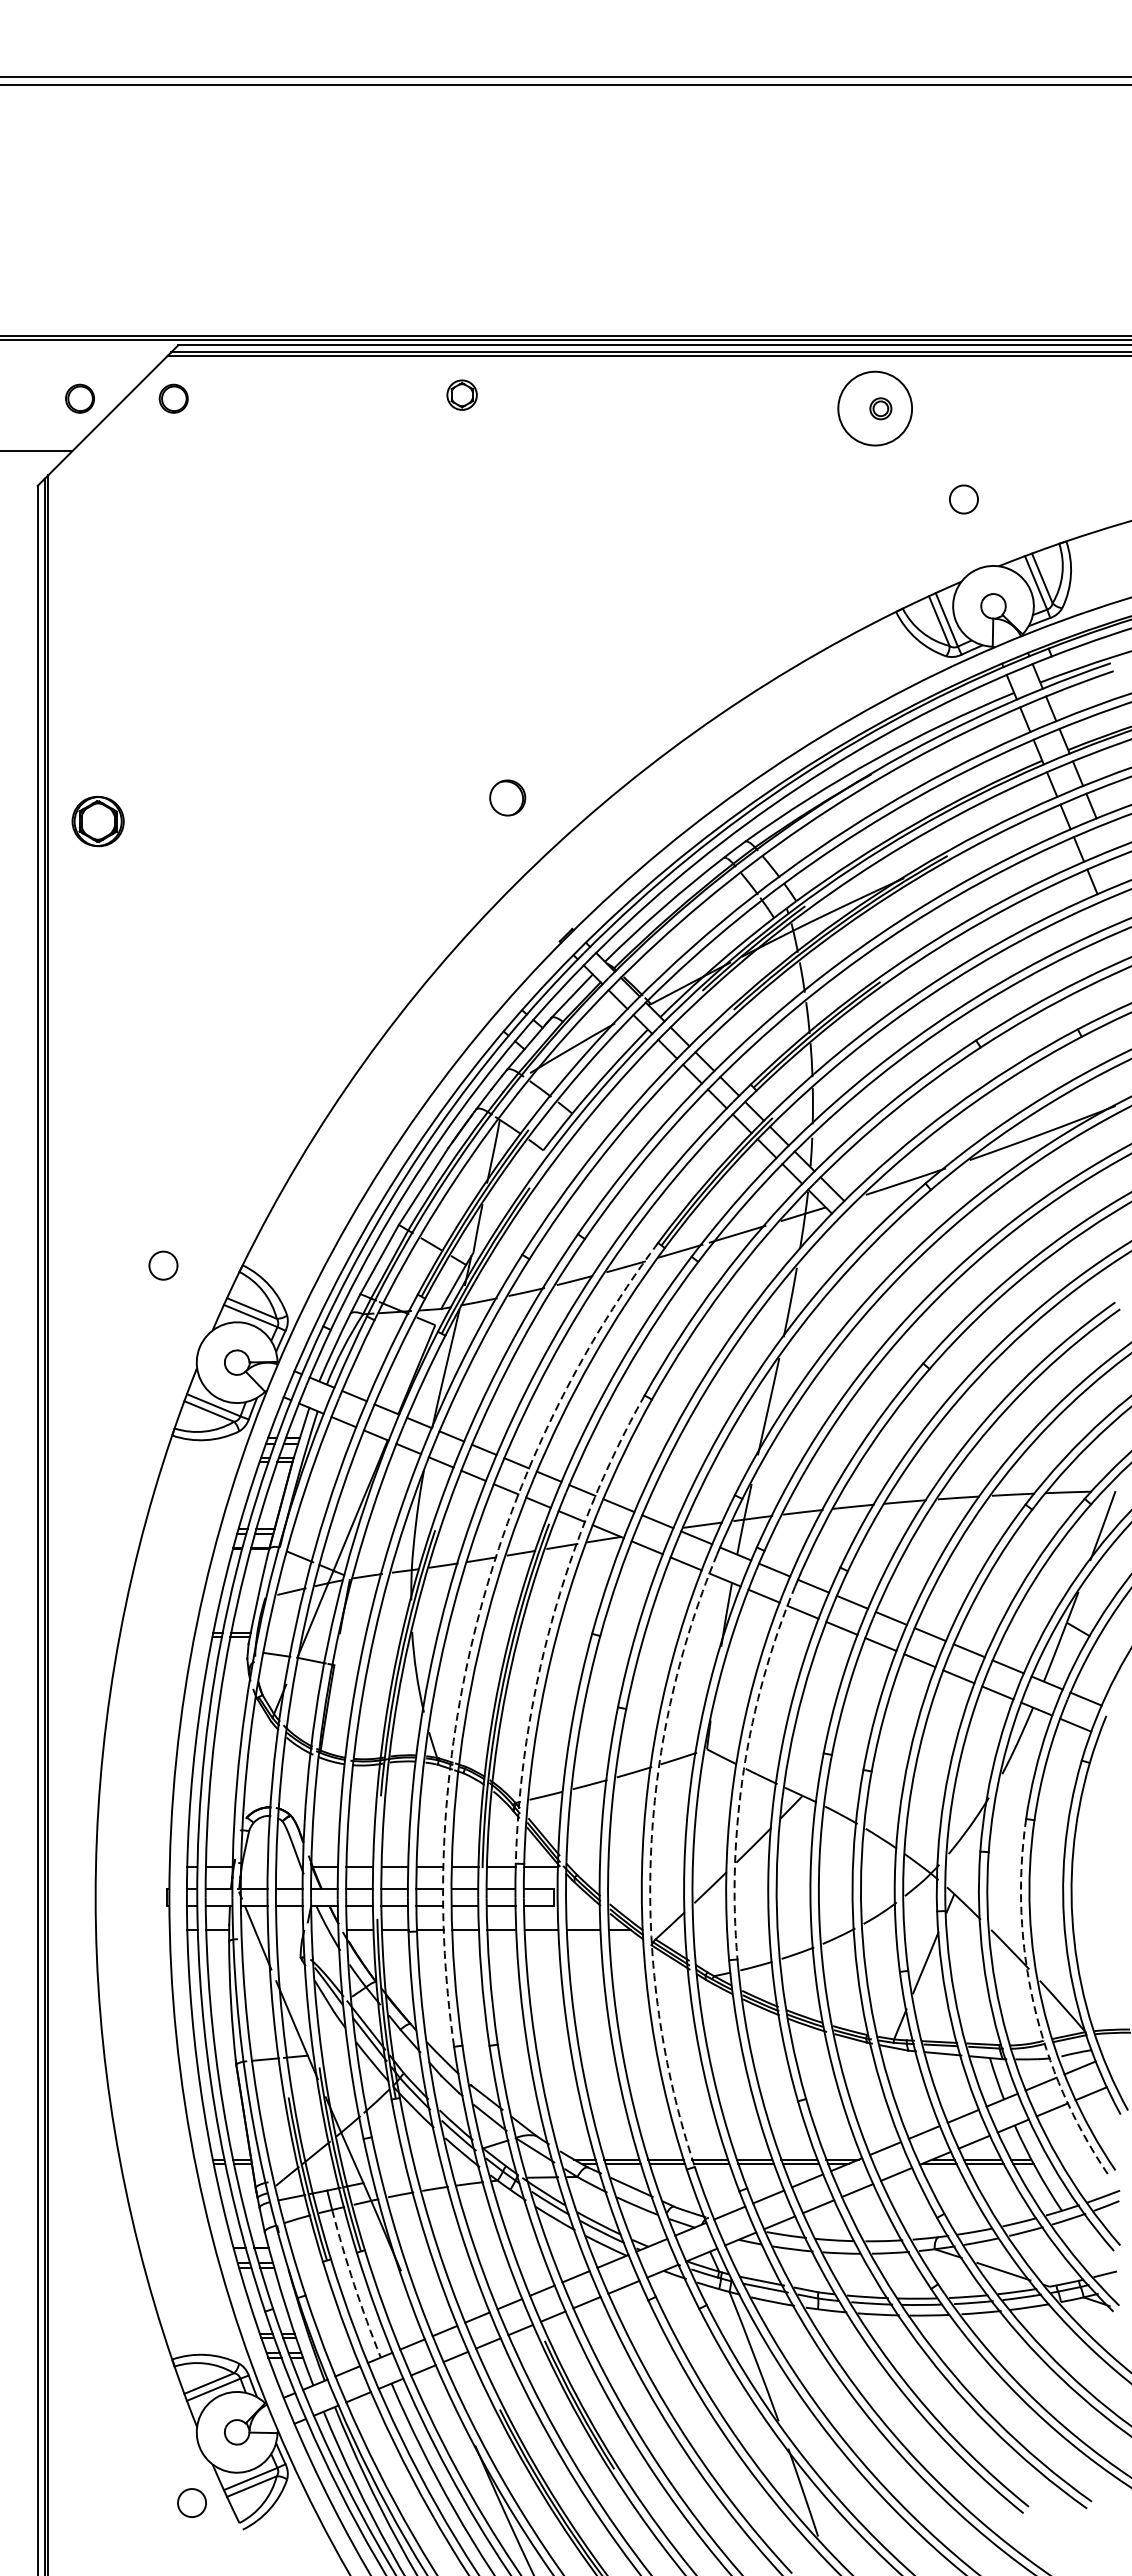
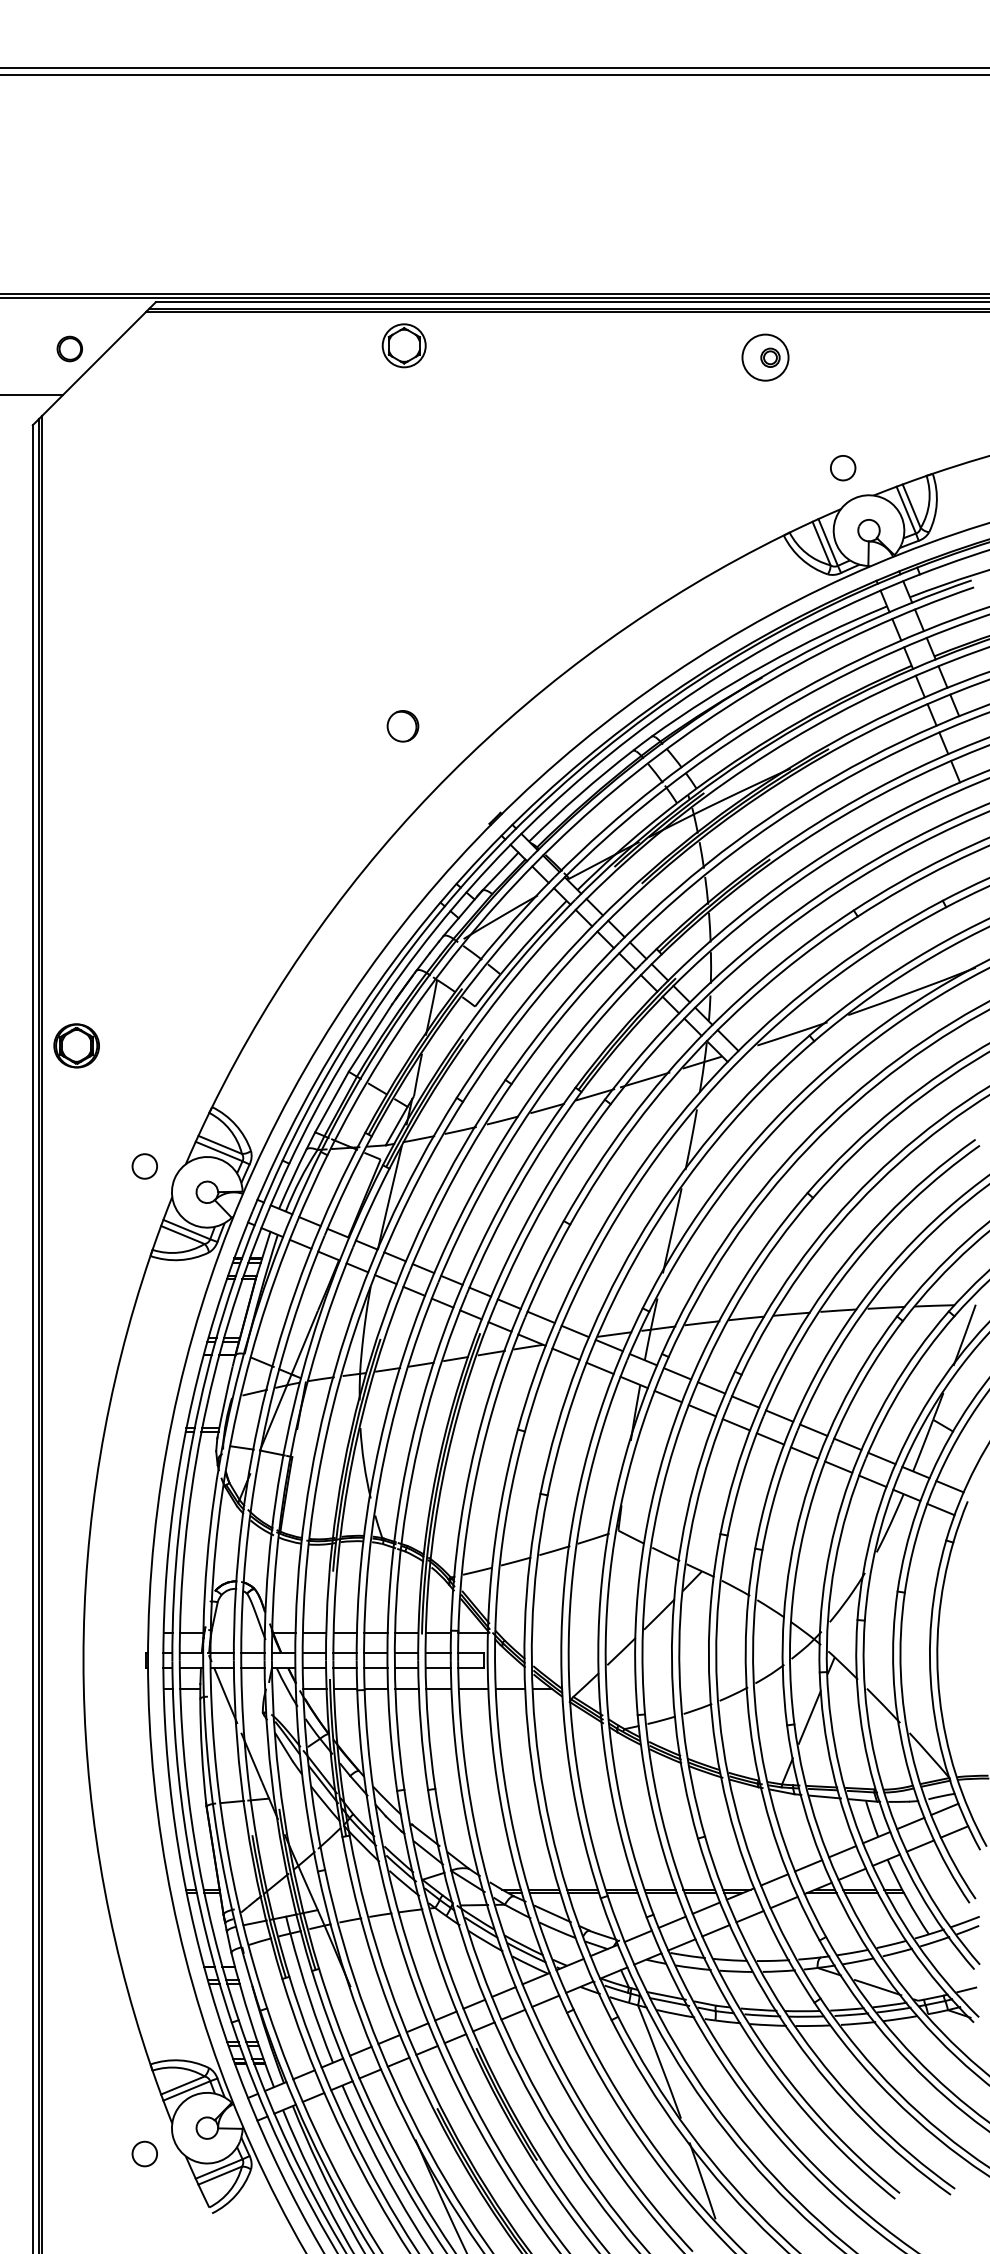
part: (461, 394) -> (403, 345), size x1.67
part: (173, 398) -> (151, 348), removed
circle: (875, 408) -> (765, 357), size x0.71
circle: (964, 499) -> (843, 468), moved
part: (507, 798) -> (402, 726), moved
part: (97, 821) -> (76, 1045), moved
circle: (163, 1265) -> (144, 1166), moved
arc: (551, 1622) -> (482, 1419), dashed -> solid
arc: (476, 1624) -> (416, 1421), dashed -> solid
arc: (743, 1769) -> (650, 1548), dashed -> solid
arc: (651, 1858) -> (569, 1626), dashed -> solid
arc: (1034, 2005) -> (904, 1754), dashed -> solid
arc: (353, 2284) -> (309, 1998), dashed -> solid
circle: (191, 2502) -> (144, 2153), moved

